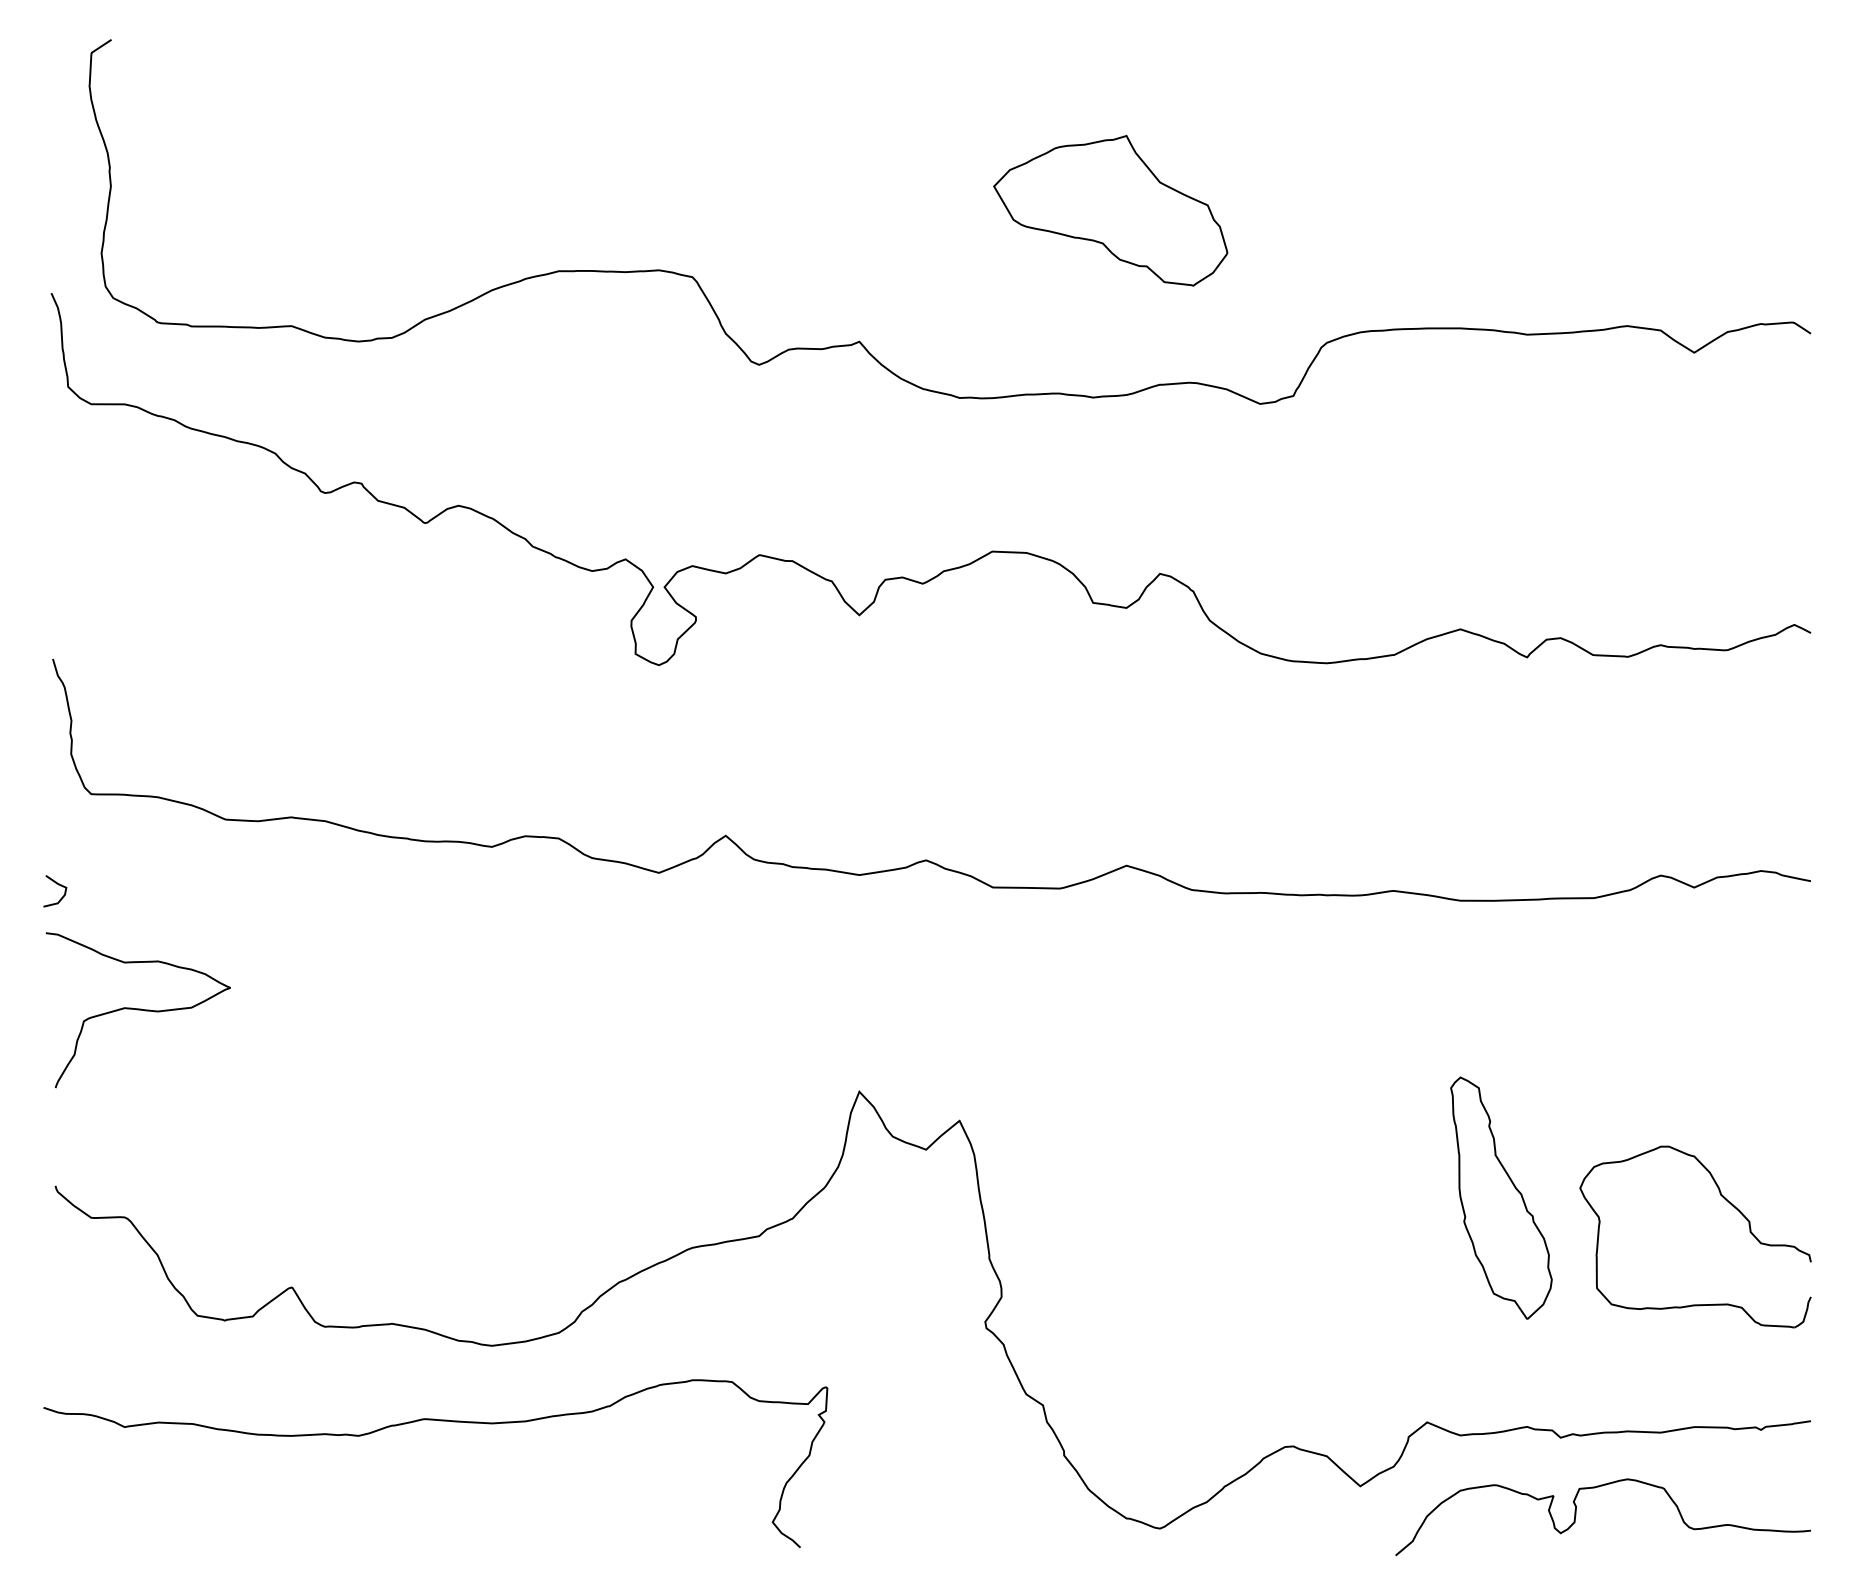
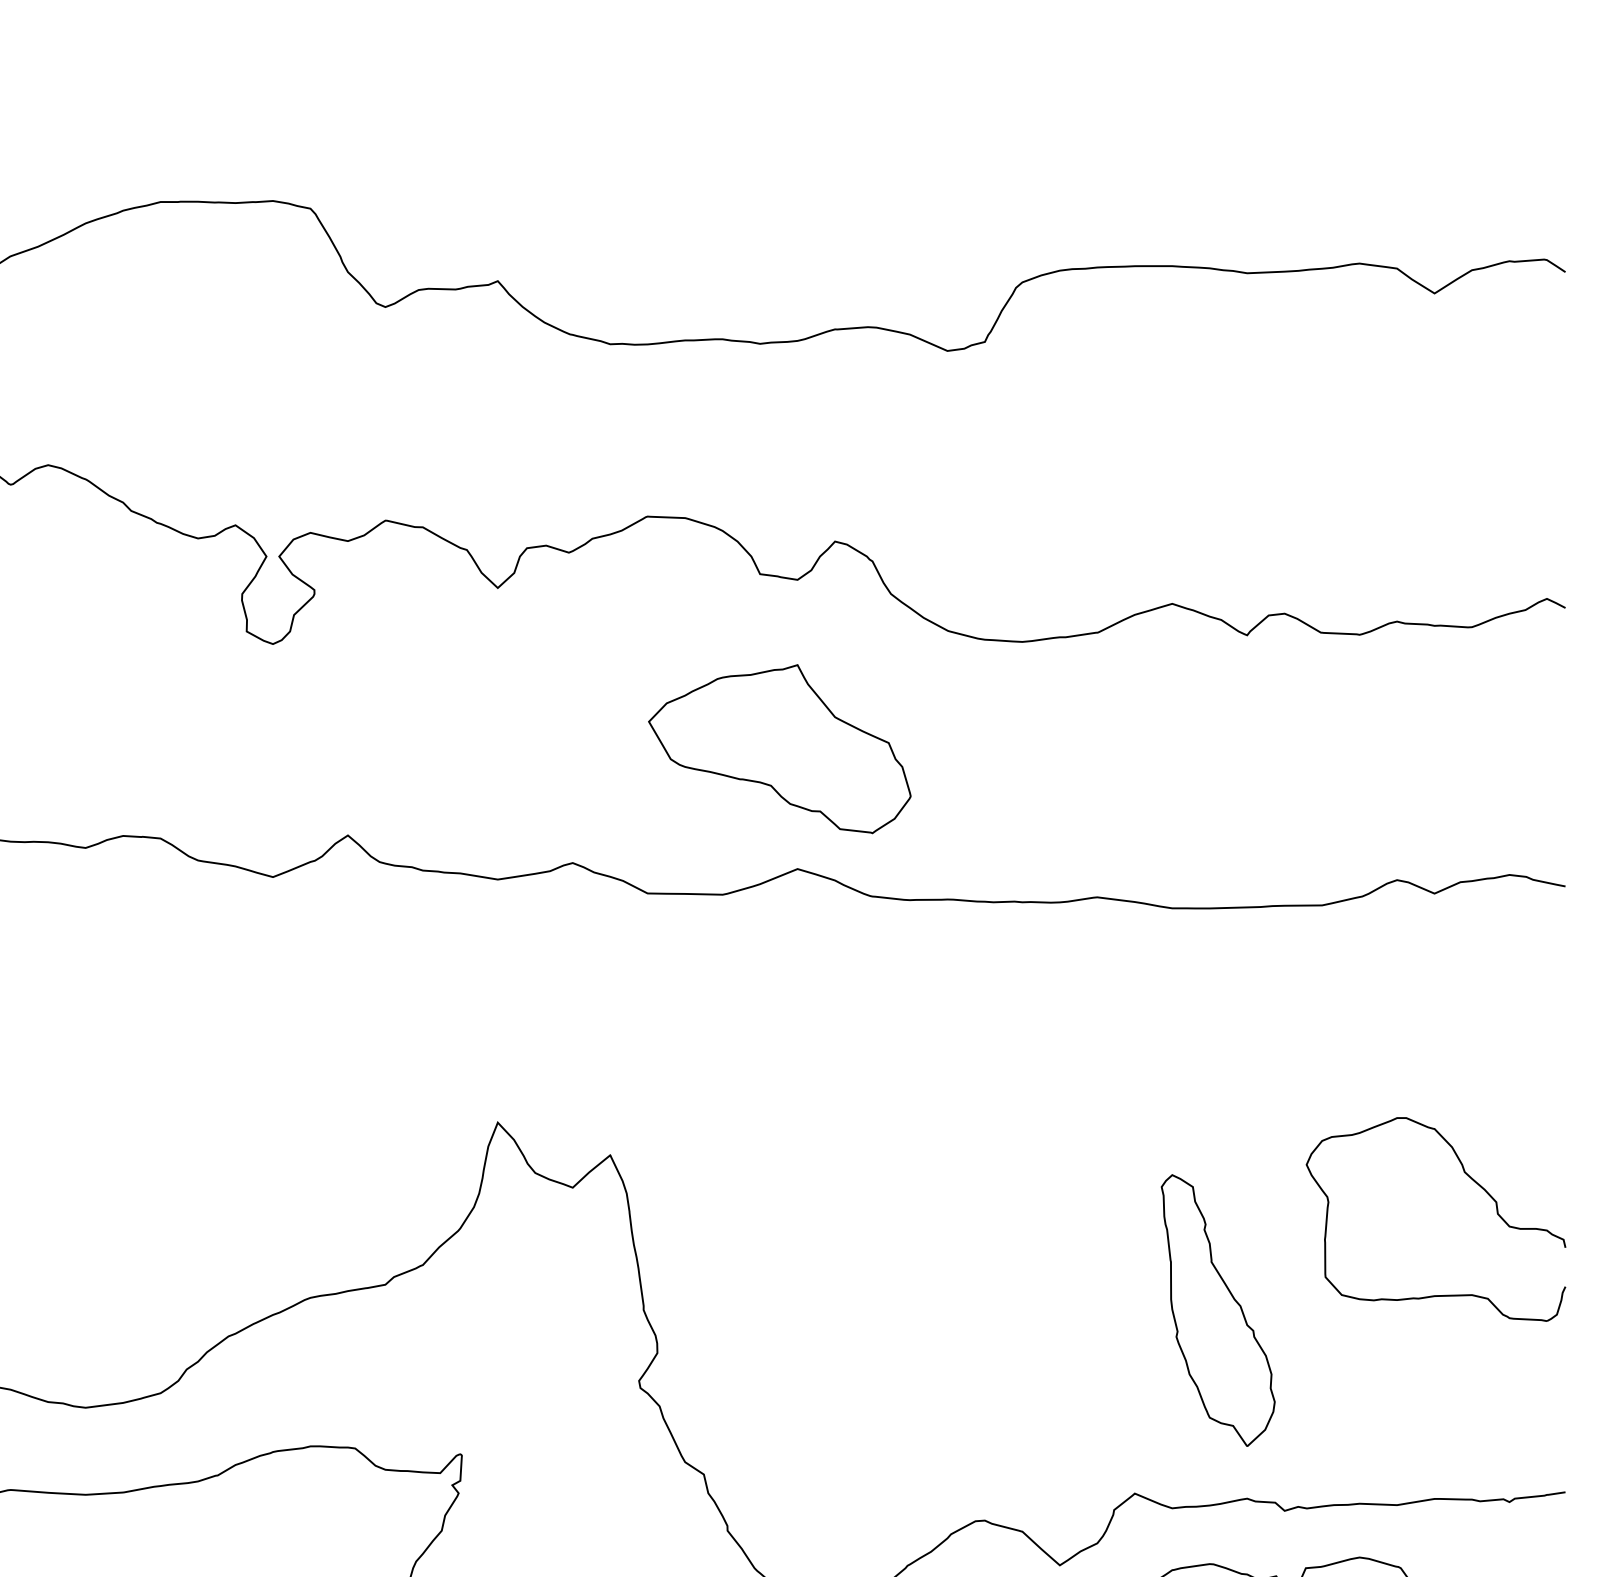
part: (1110, 210) -> (779, 748), moved
part: (1501, 1197) -> (1218, 1309), moved
part: (1726, 1201) -> (1470, 1179), moved

